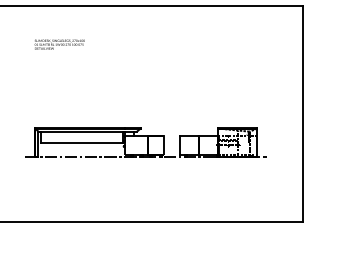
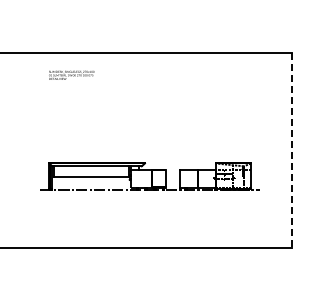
text: (59, 43) -> (71, 74), moved
line: (303, 114) -> (292, 150), solid -> dashed

